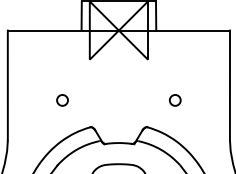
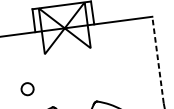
line: (229, 85) -> (157, 60), solid -> dashed
circle: (62, 100) -> (27, 89), size x1.4
circle: (175, 100) -> (116, 77), removed

